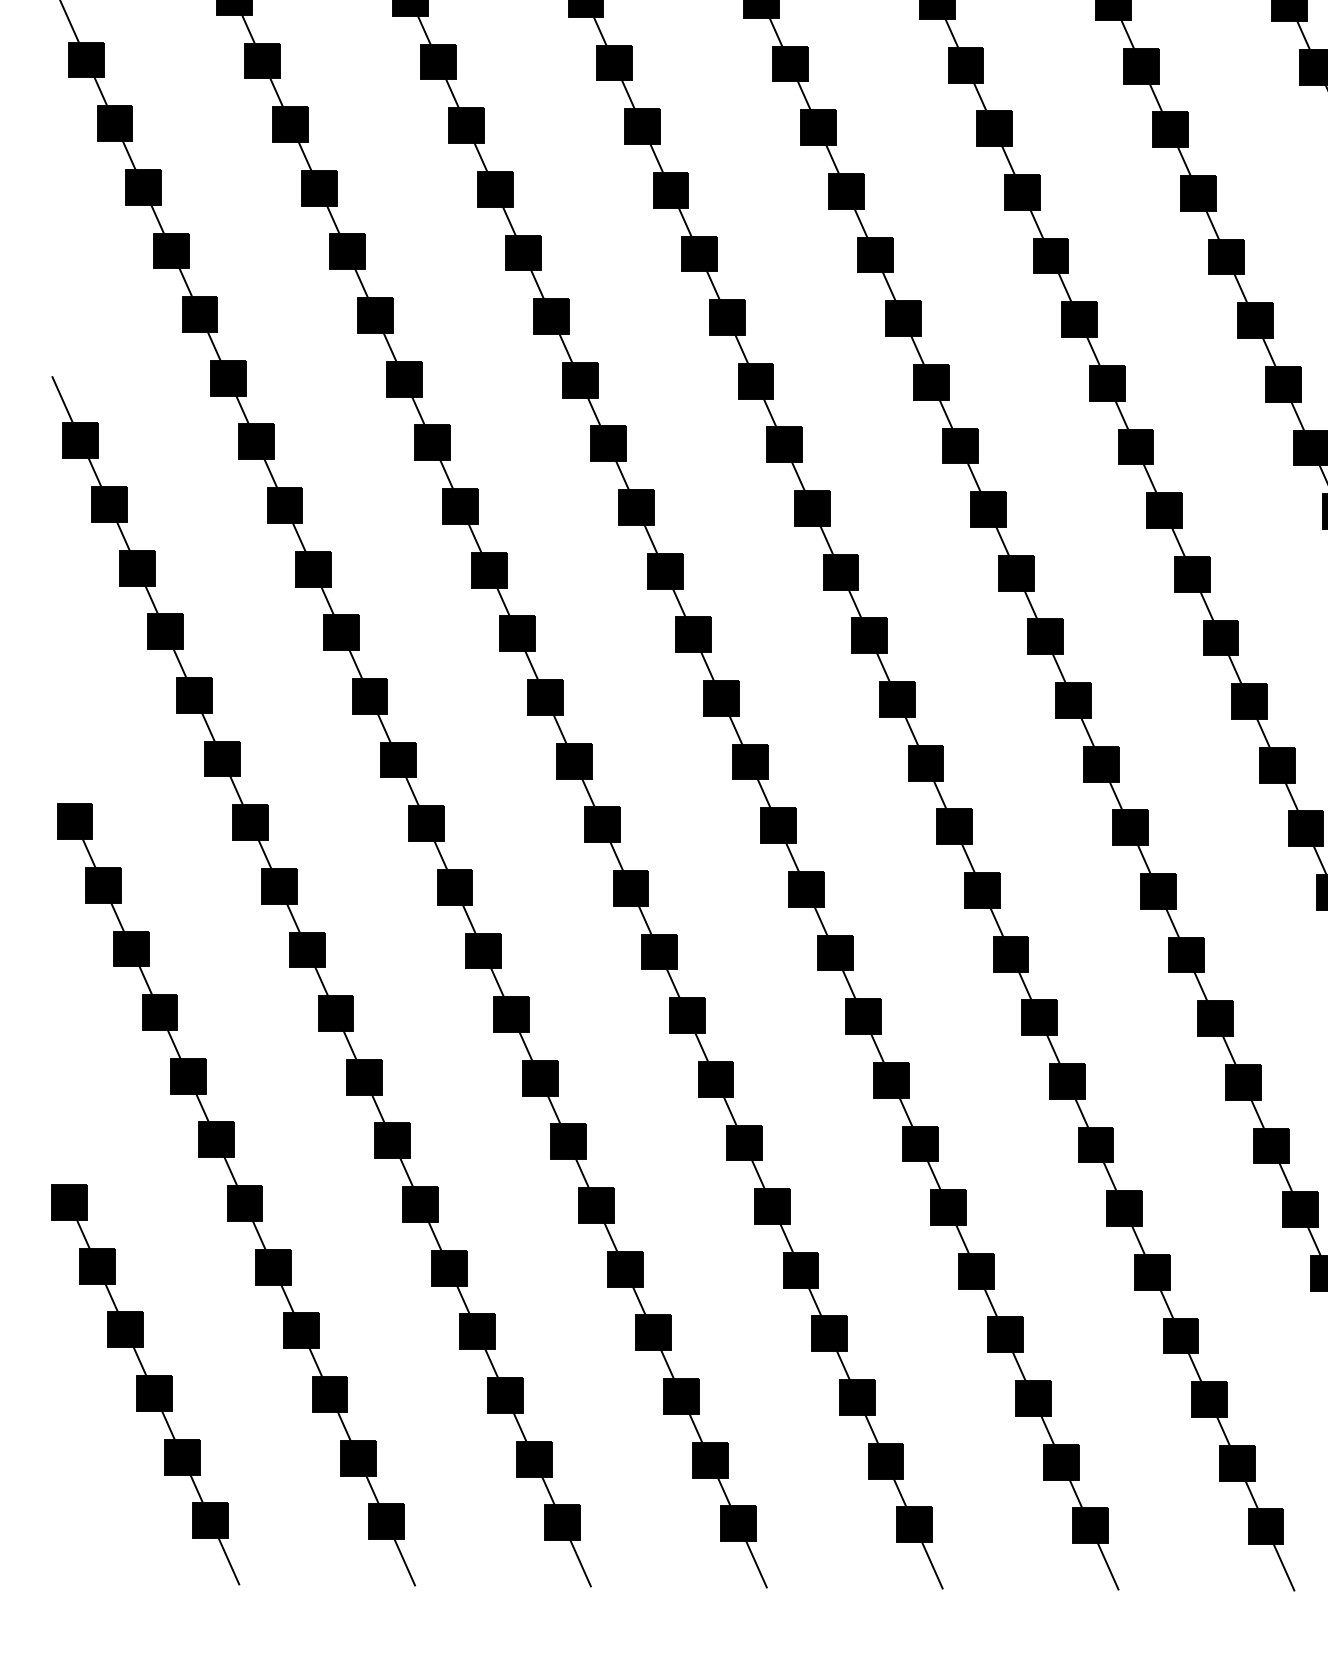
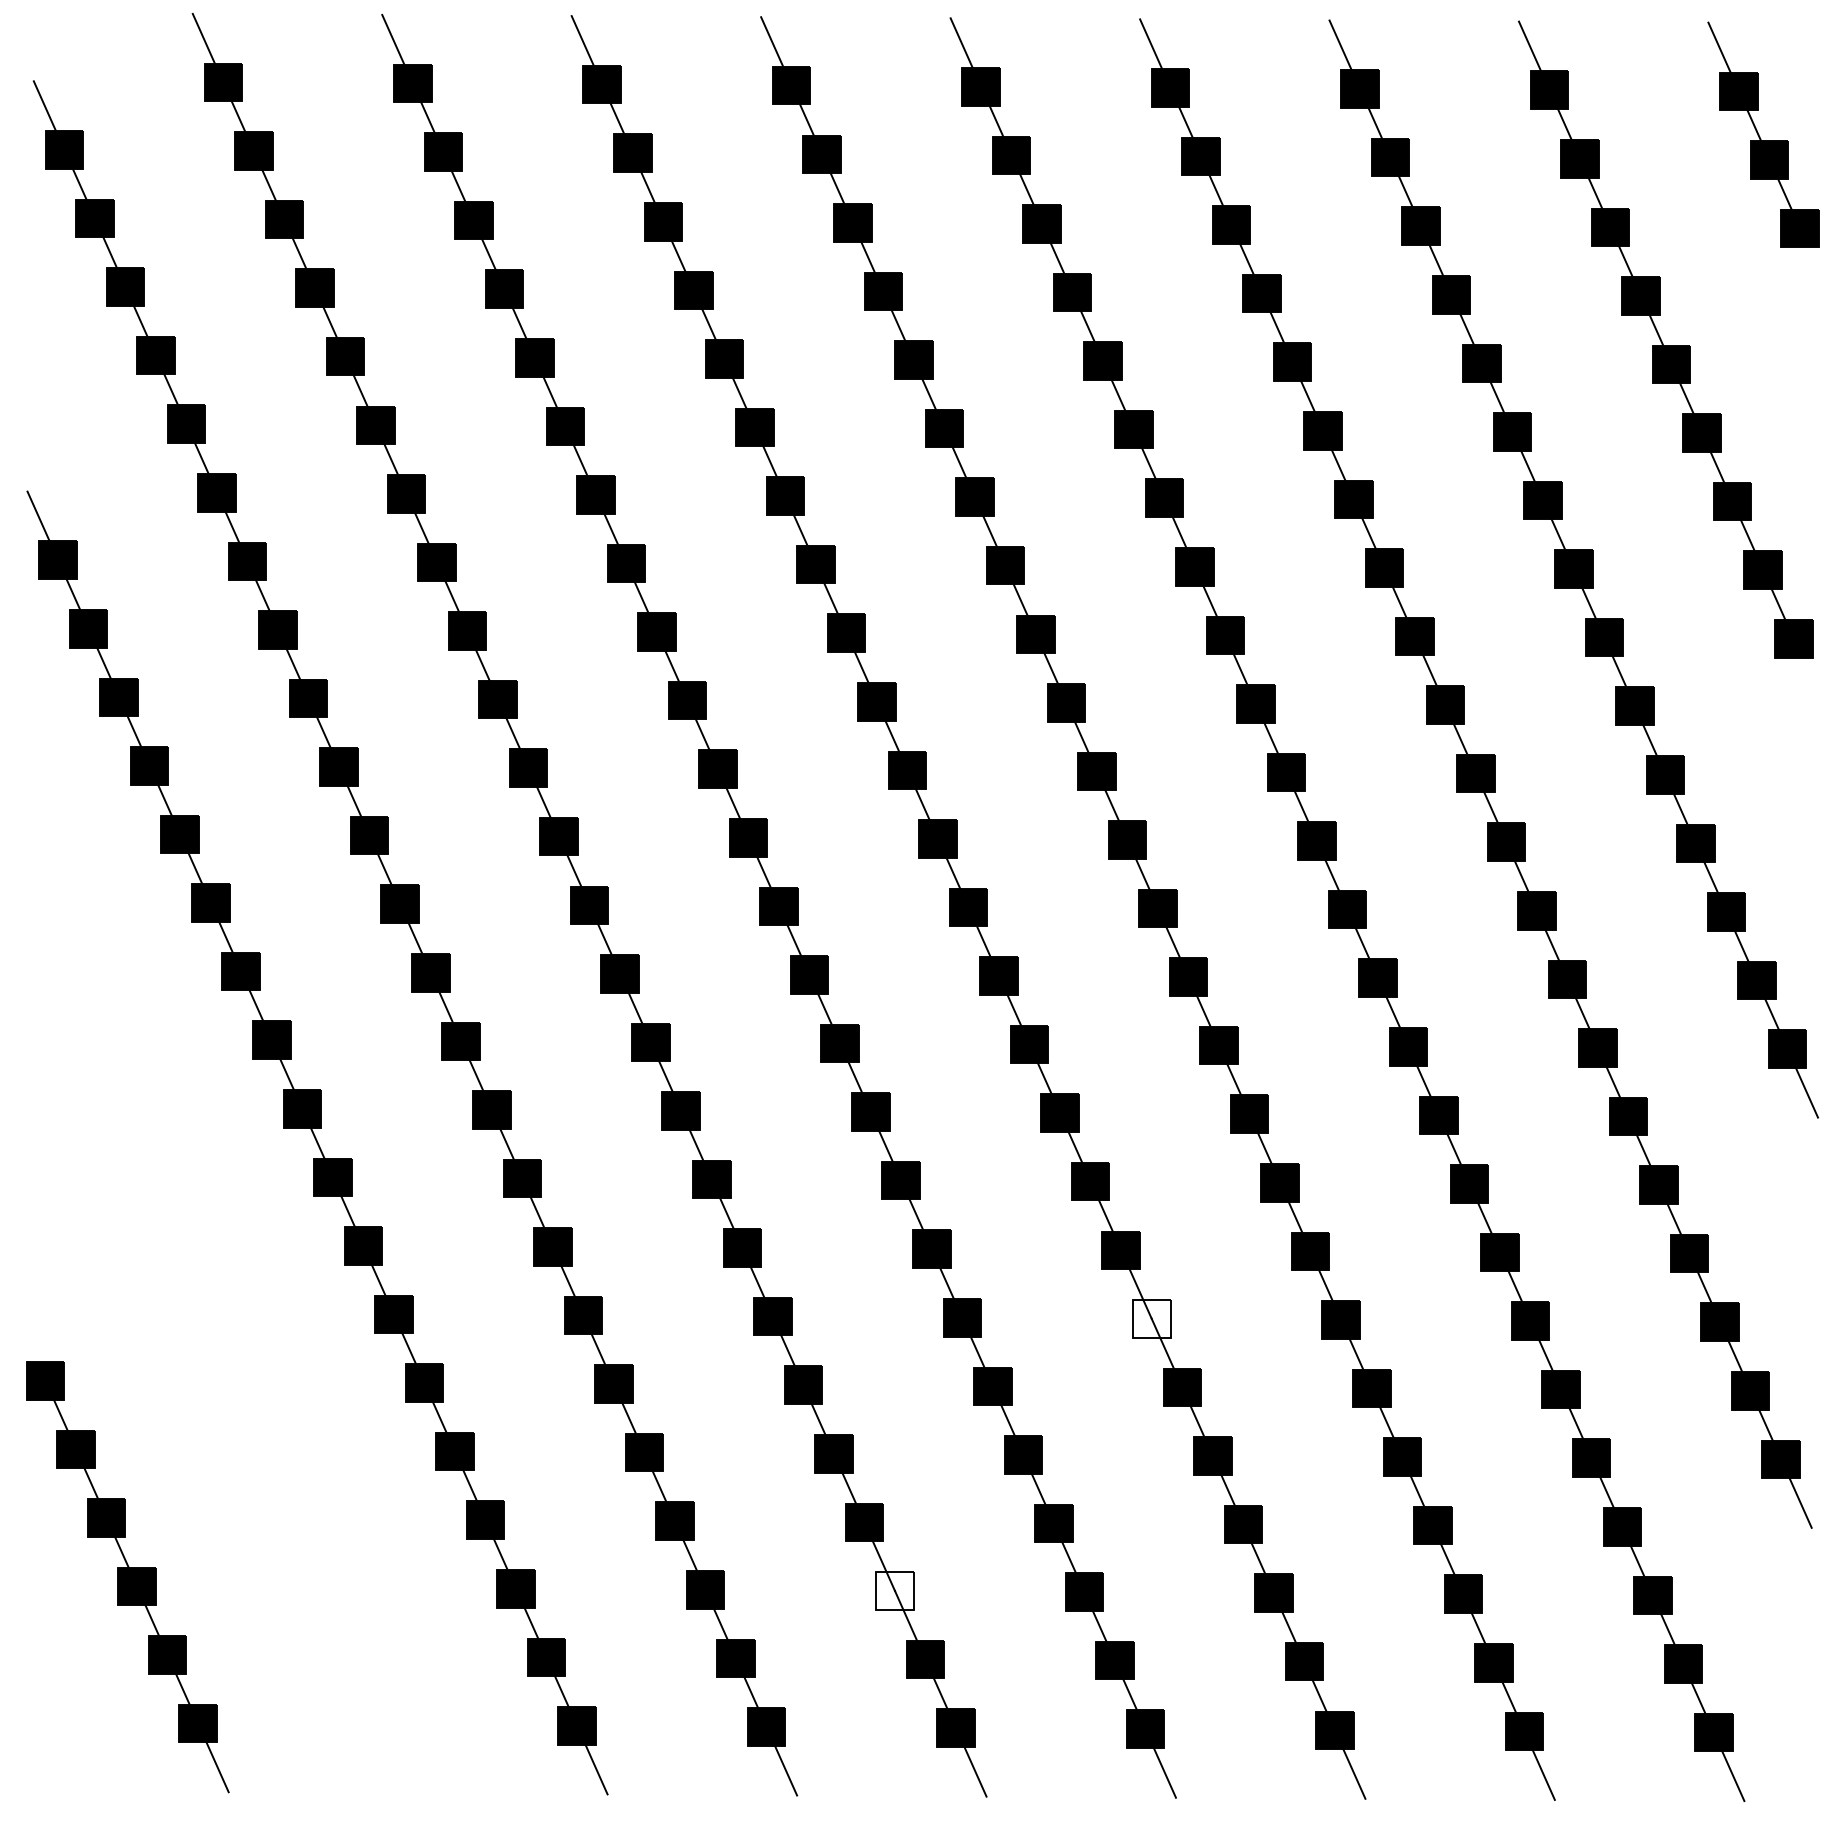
fill: (1095, 1144) -> (1151, 1318), removed
part: (236, 1194) -> (225, 1372), removed
fill: (857, 1397) -> (894, 1590), removed

